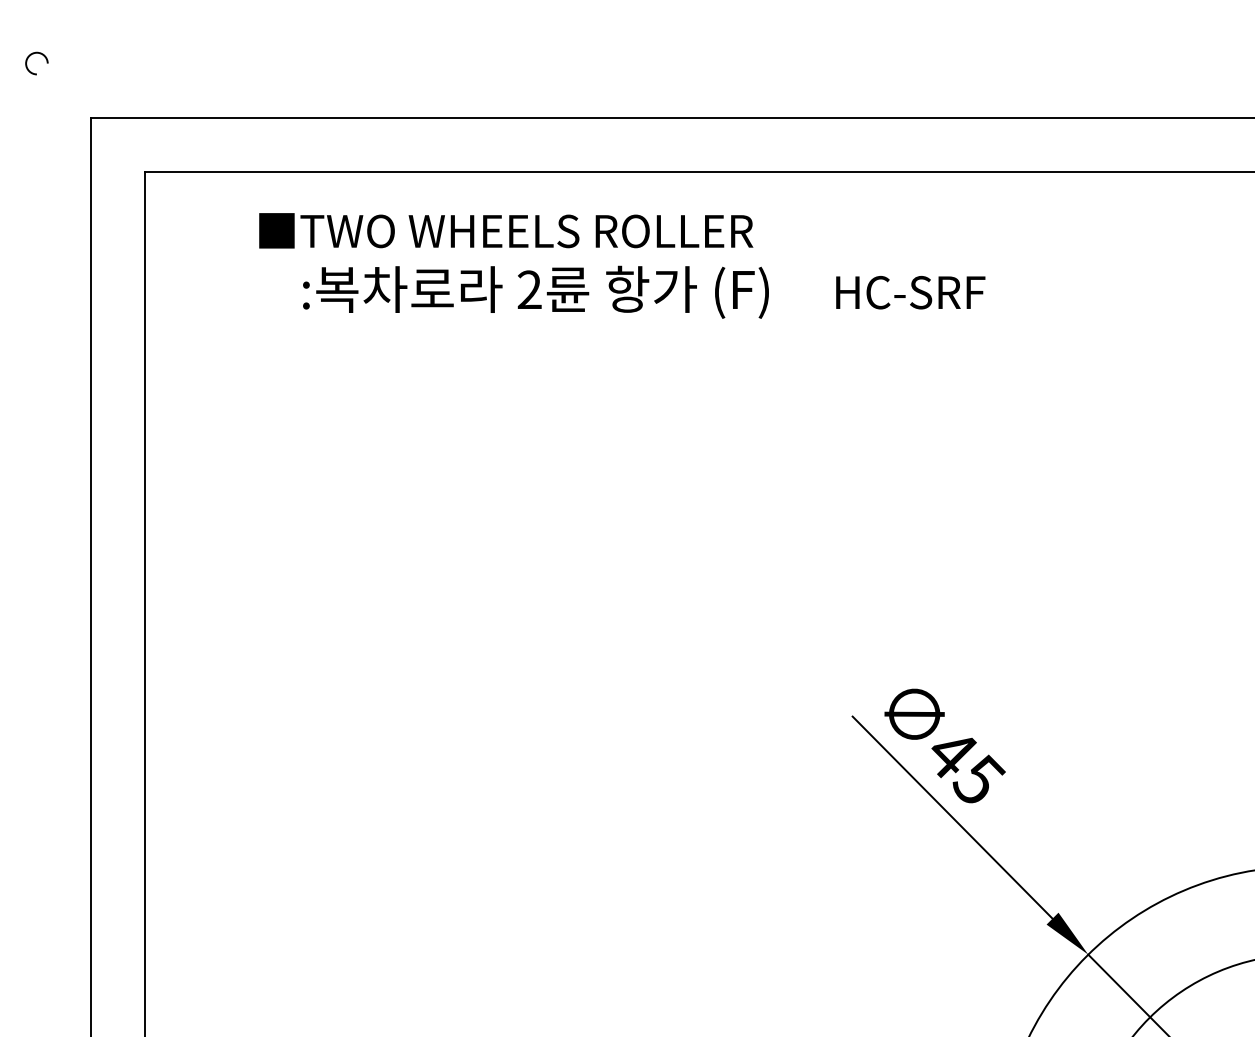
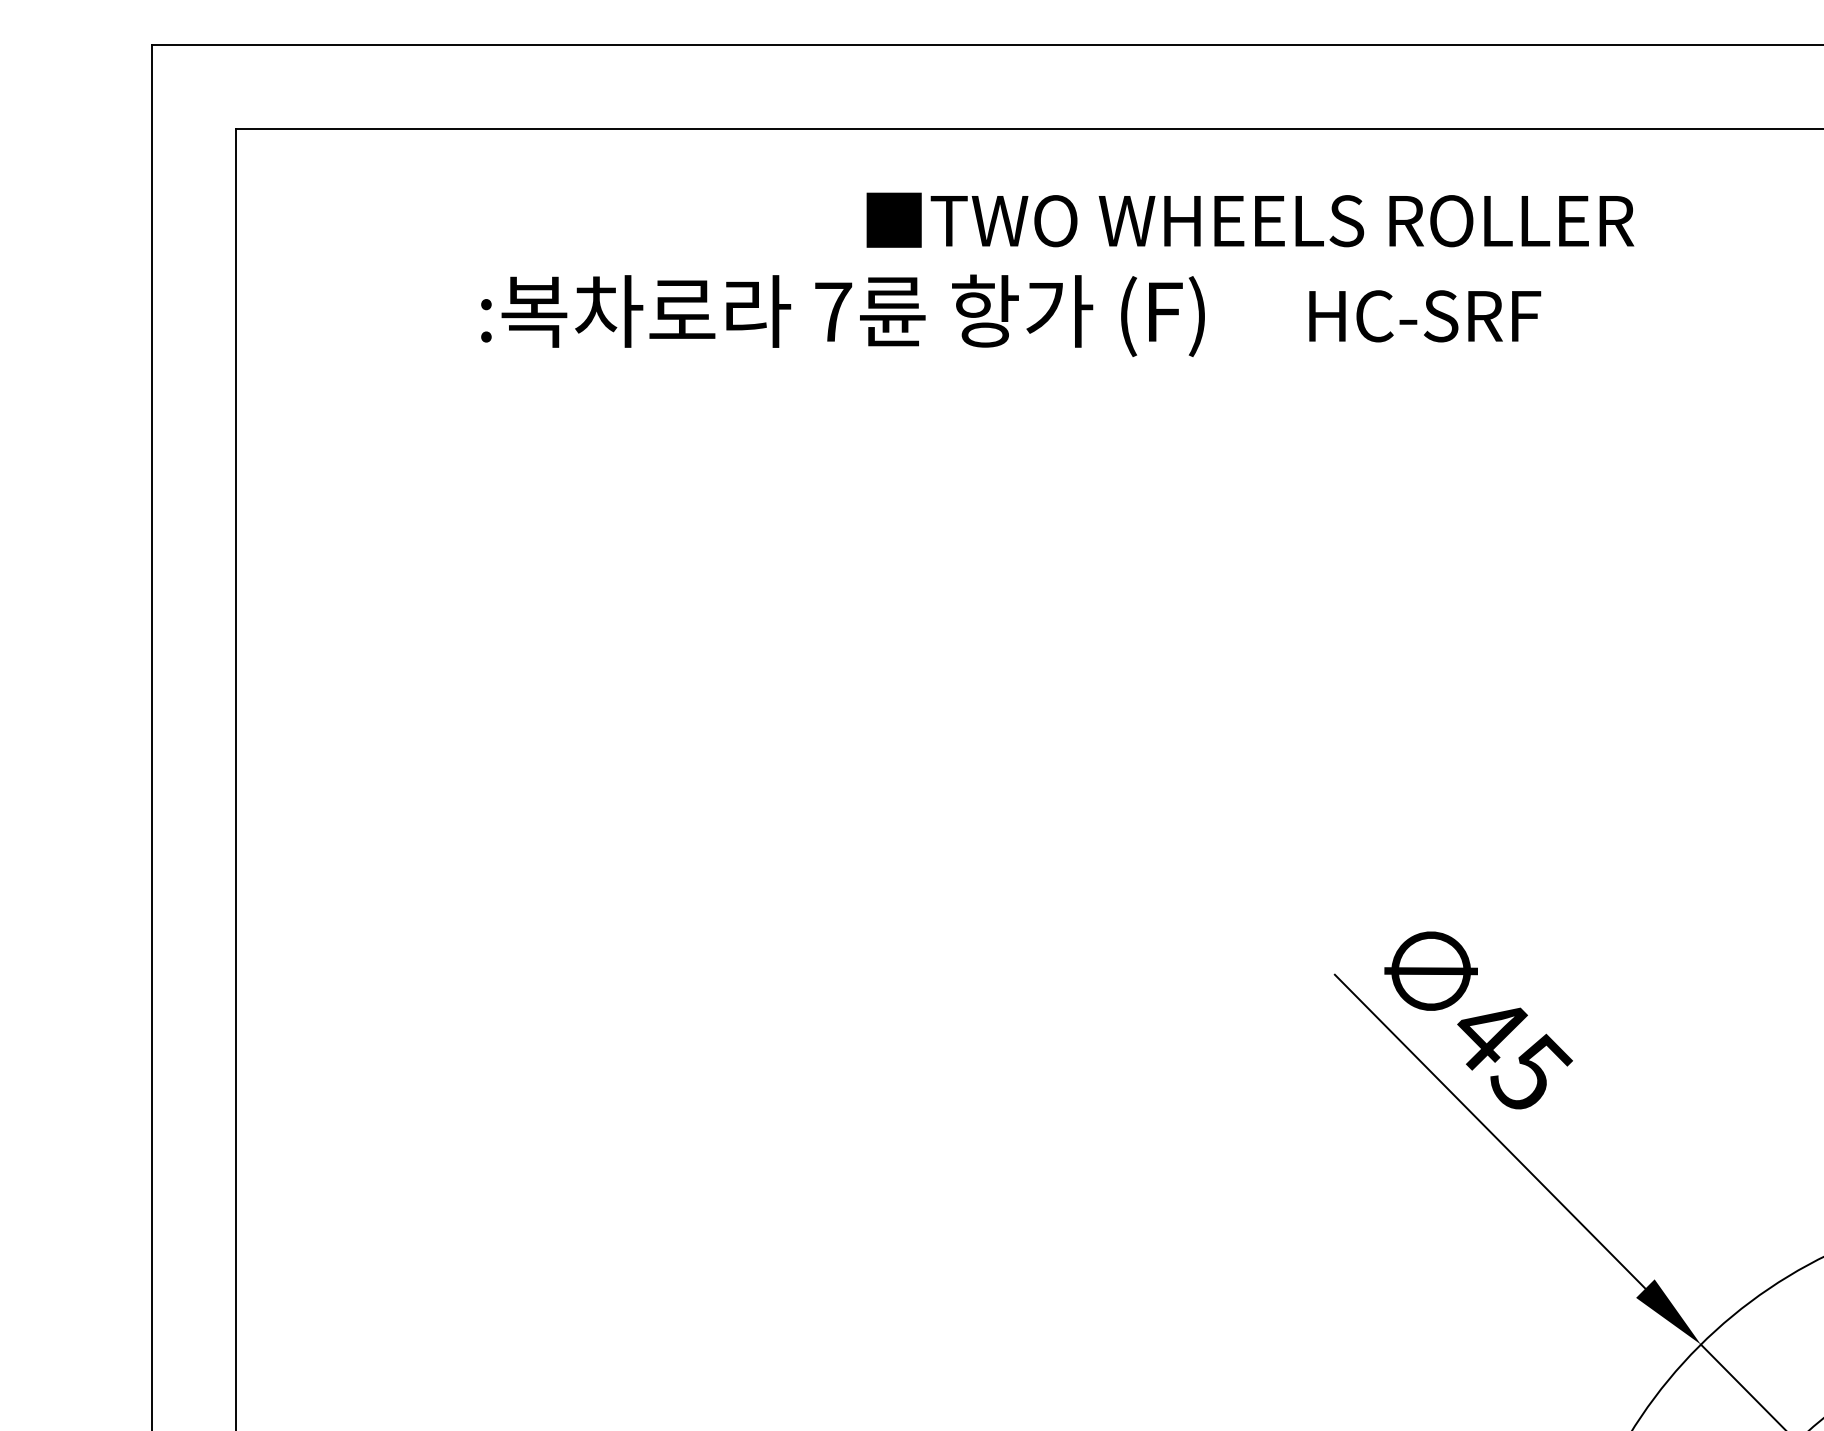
text: (506, 230) -> (1250, 219), moved
text: (529, 289) -> (832, 311), 2 -> 7

